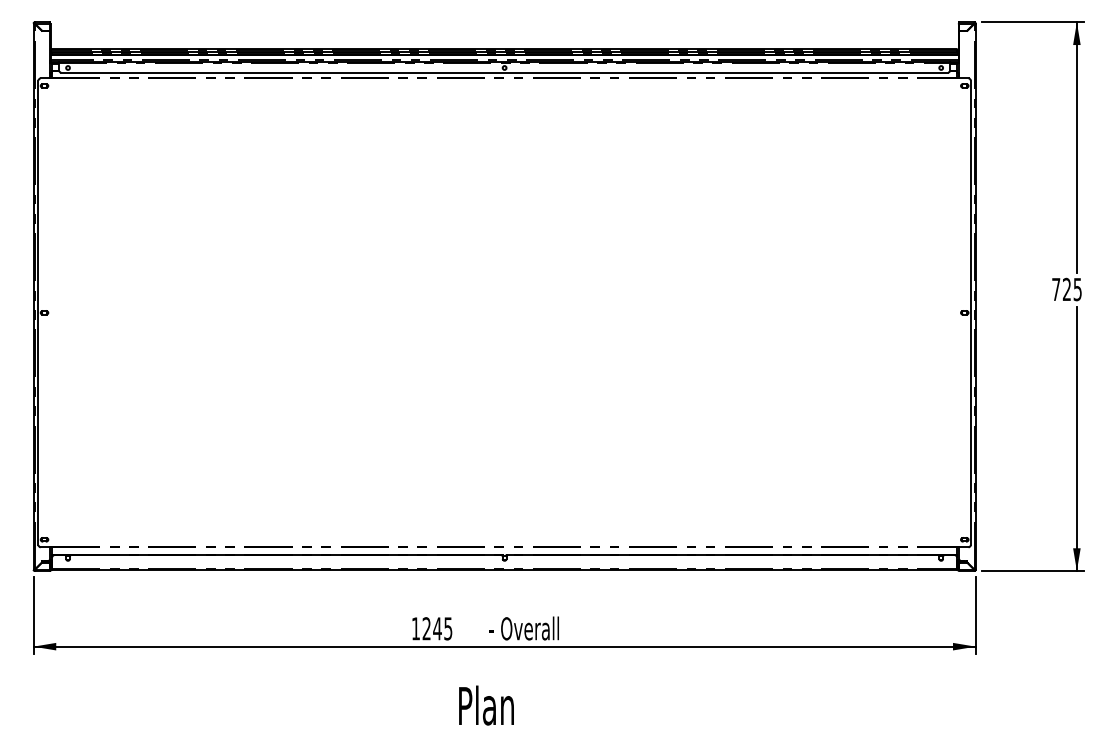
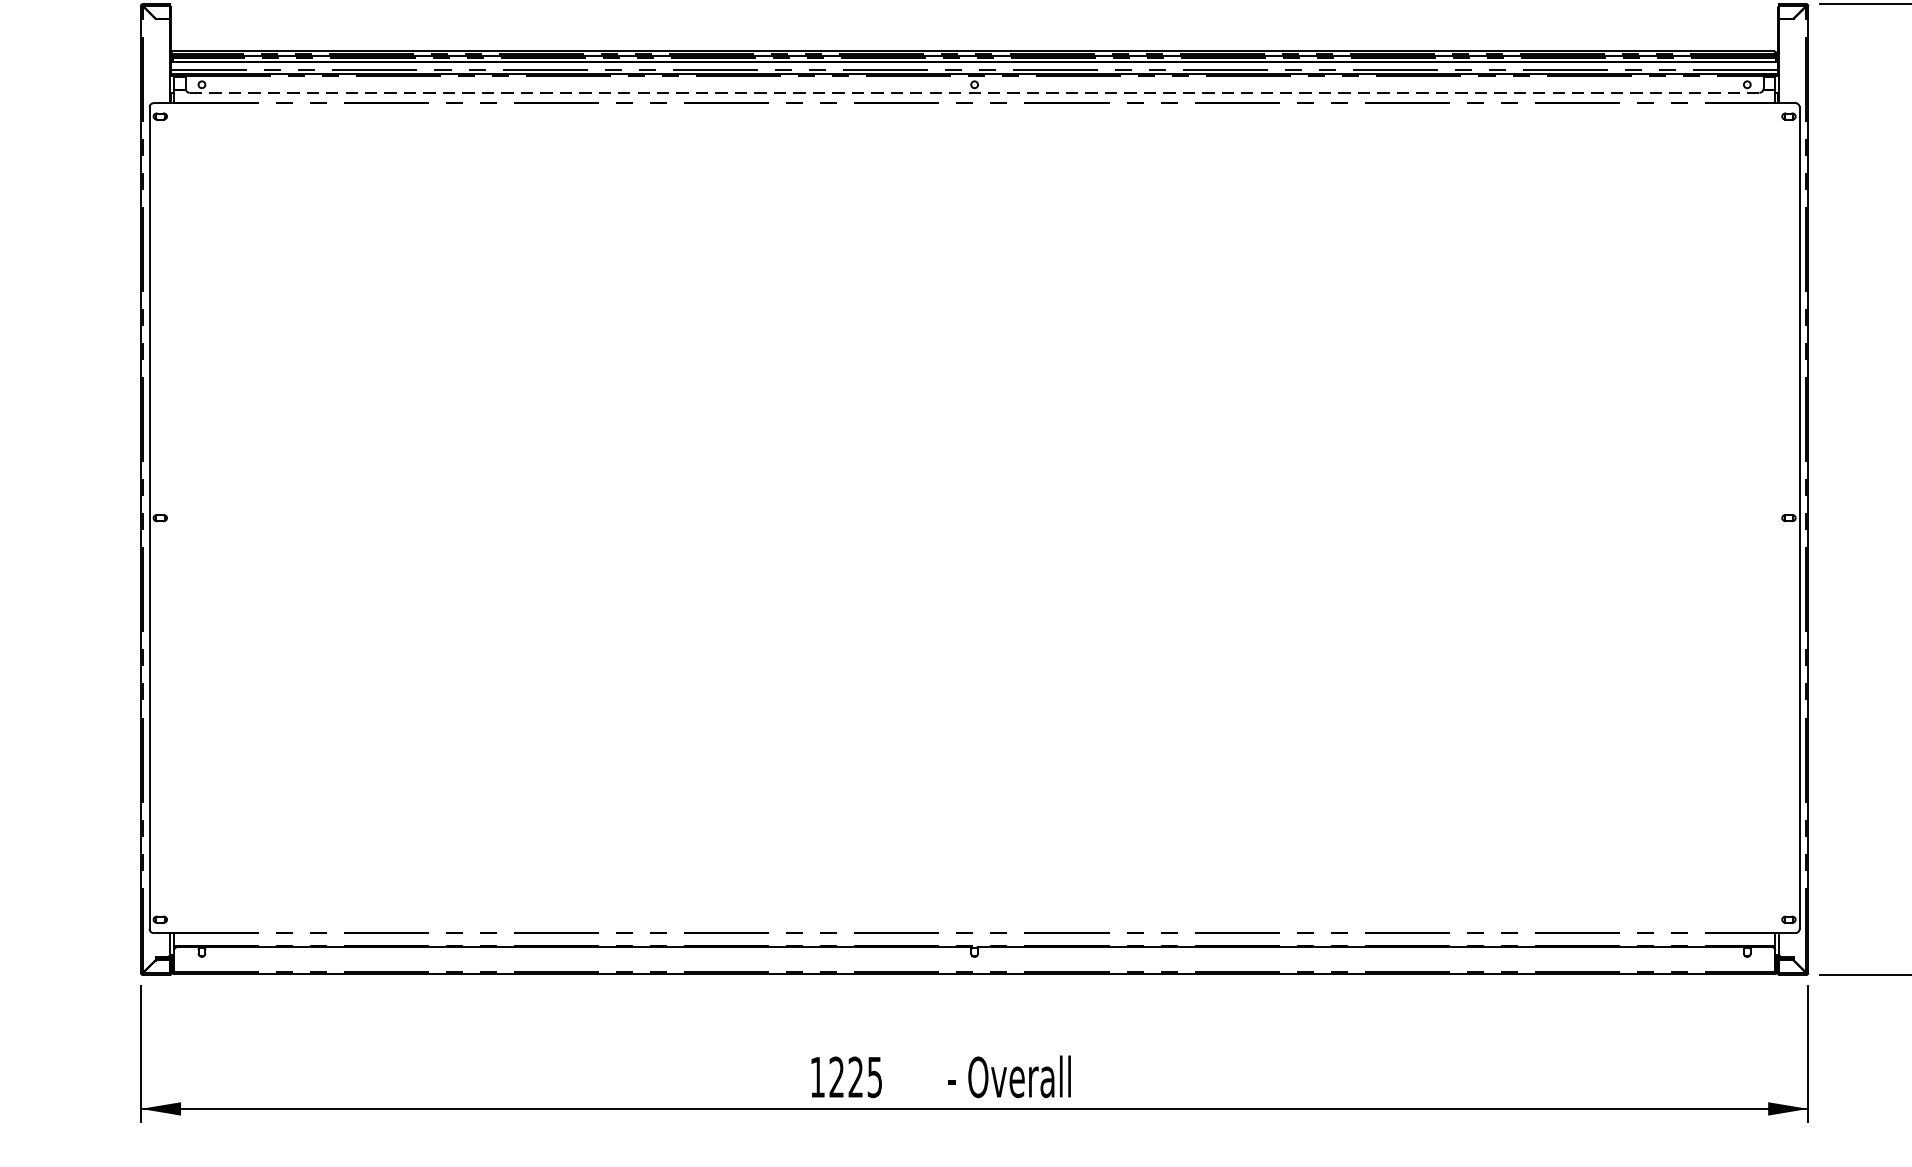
line: (505, 72) -> (976, 92), solid -> dashed
text: (437, 628) -> (855, 1076), 1245 -> 1225

